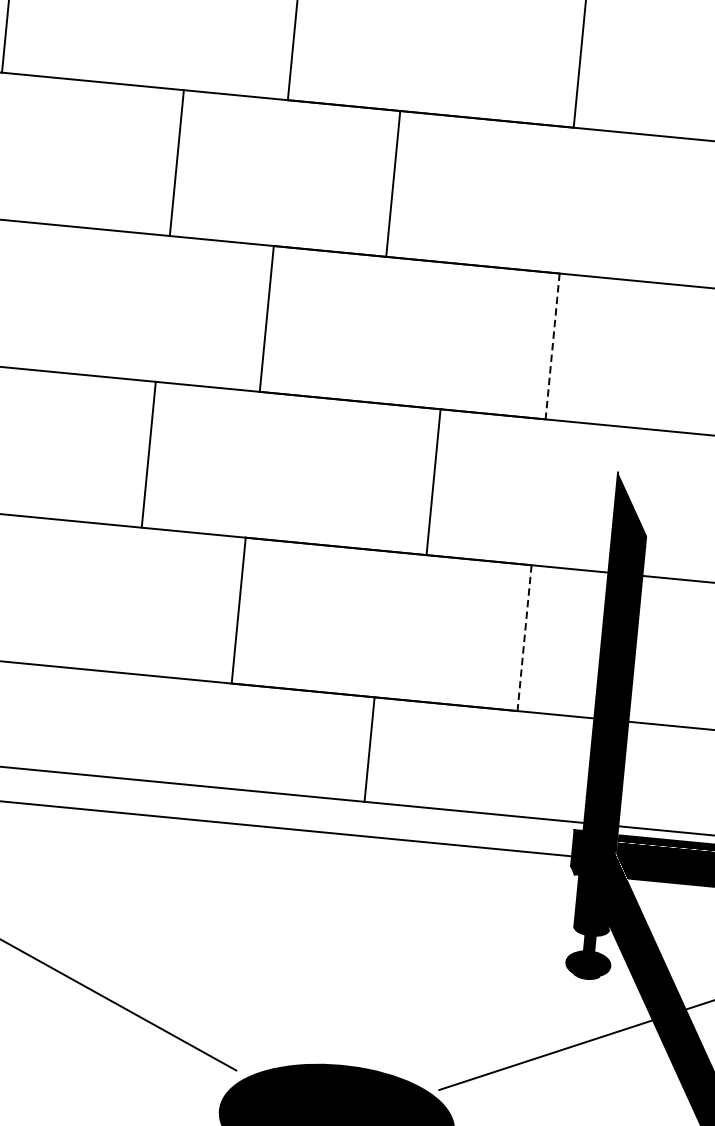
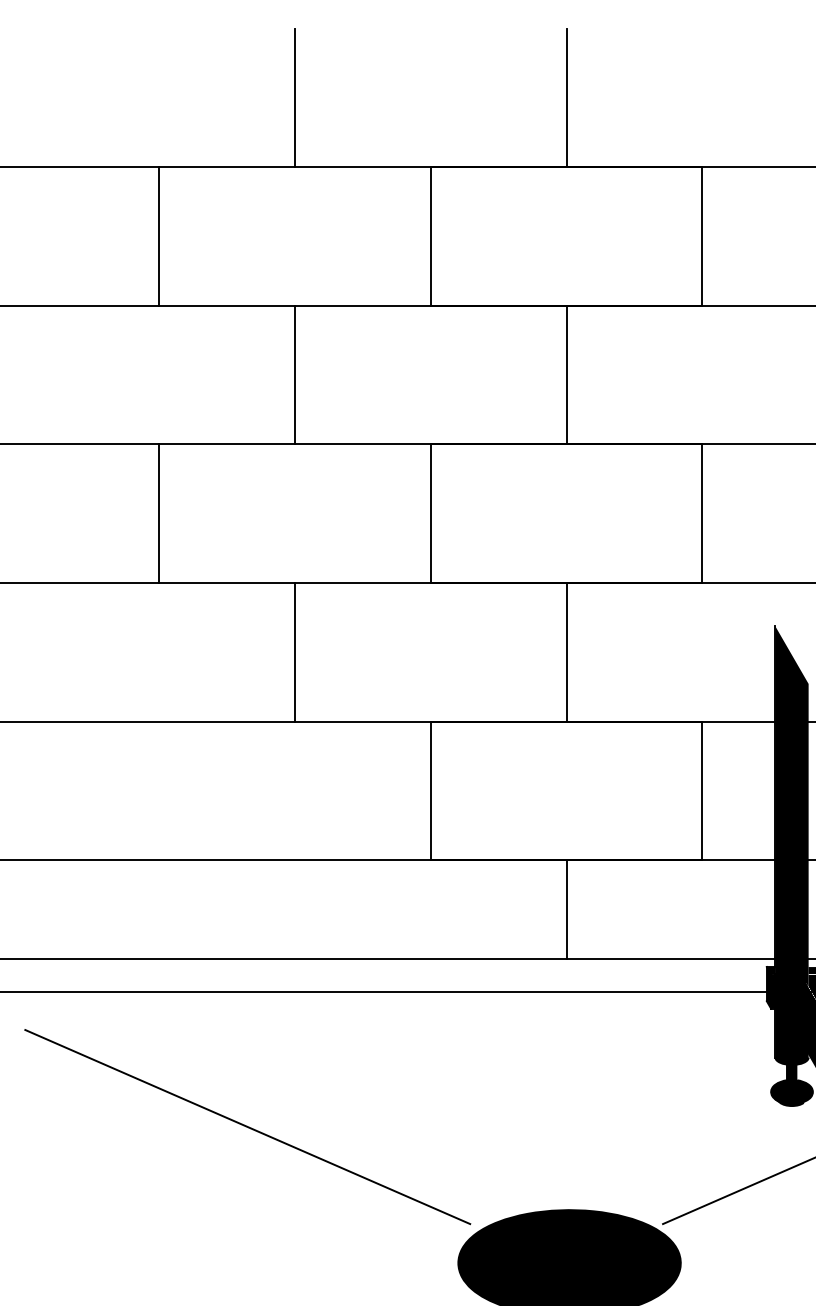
line: (176, 162) -> (294, 374), moved
line: (393, 183) -> (566, 374), moved
line: (552, 347) -> (702, 514), dashed -> solid
line: (148, 453) -> (294, 651), moved
line: (433, 481) -> (566, 651), moved
line: (524, 638) -> (702, 791), dashed -> solid

